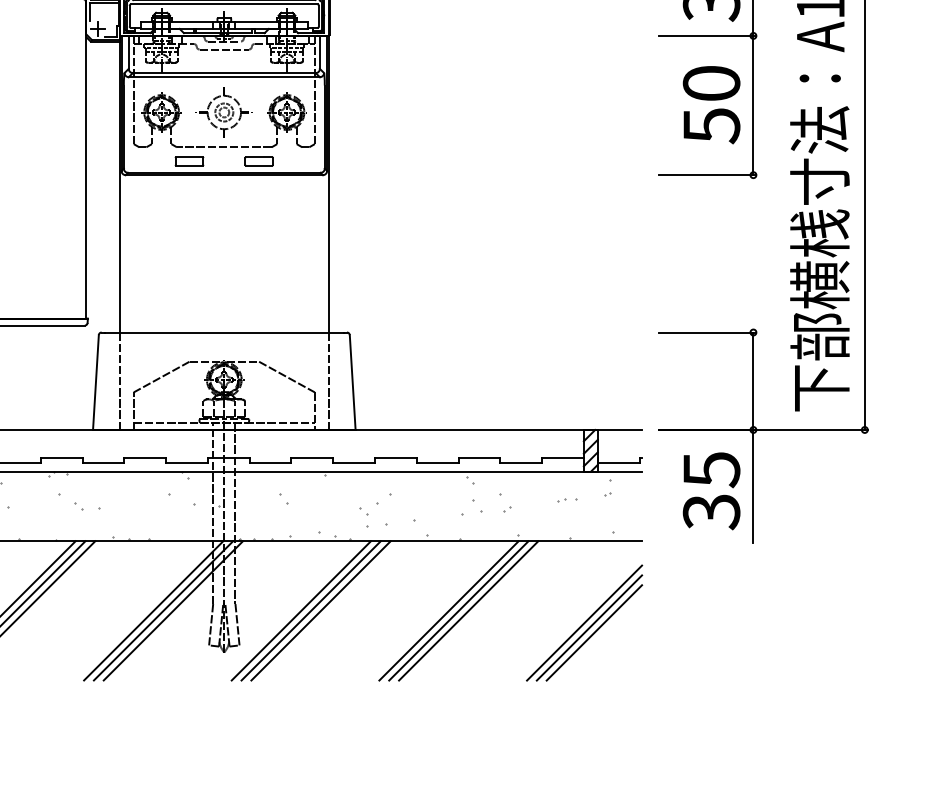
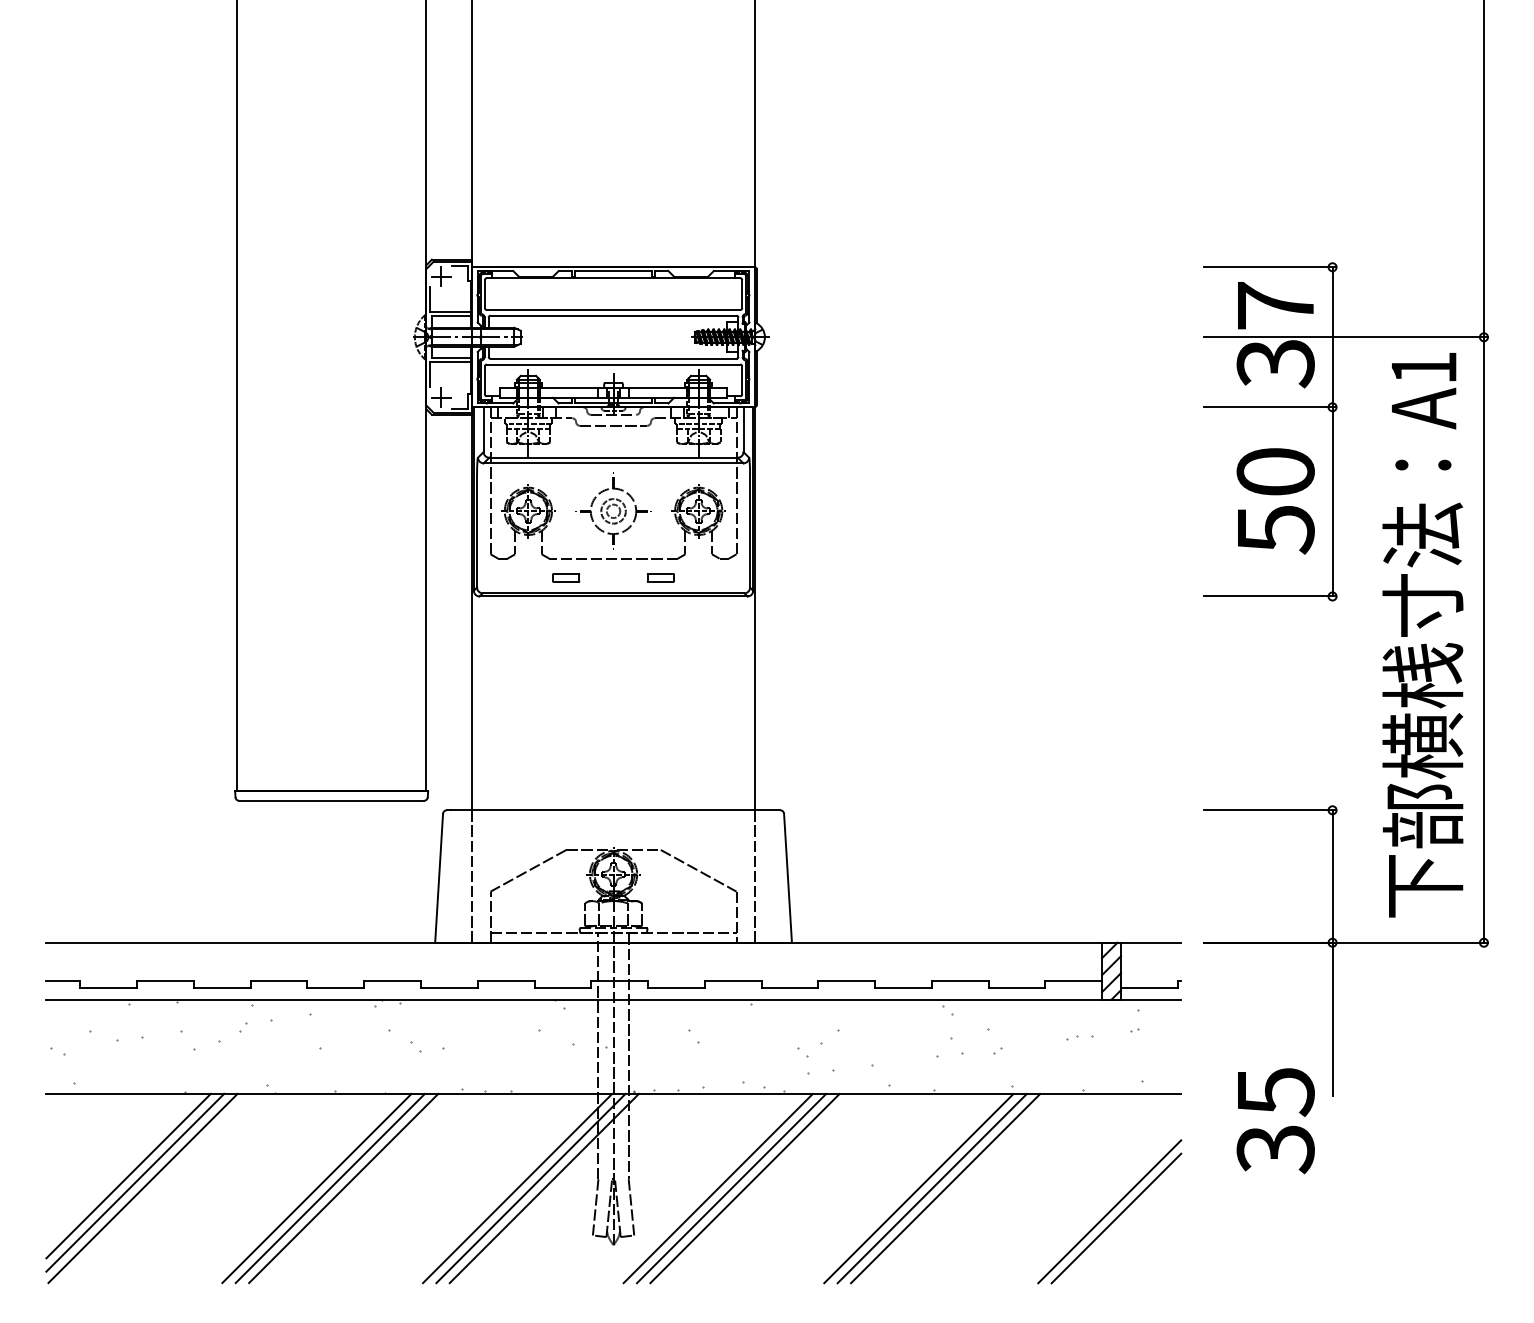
part: (188, 161) -> (565, 577), size x0.7
part: (258, 161) -> (660, 577), size x0.7
text: (711, 491) -> (1275, 1121), moved
line: (584, 622) -> (1102, 1204), removed

